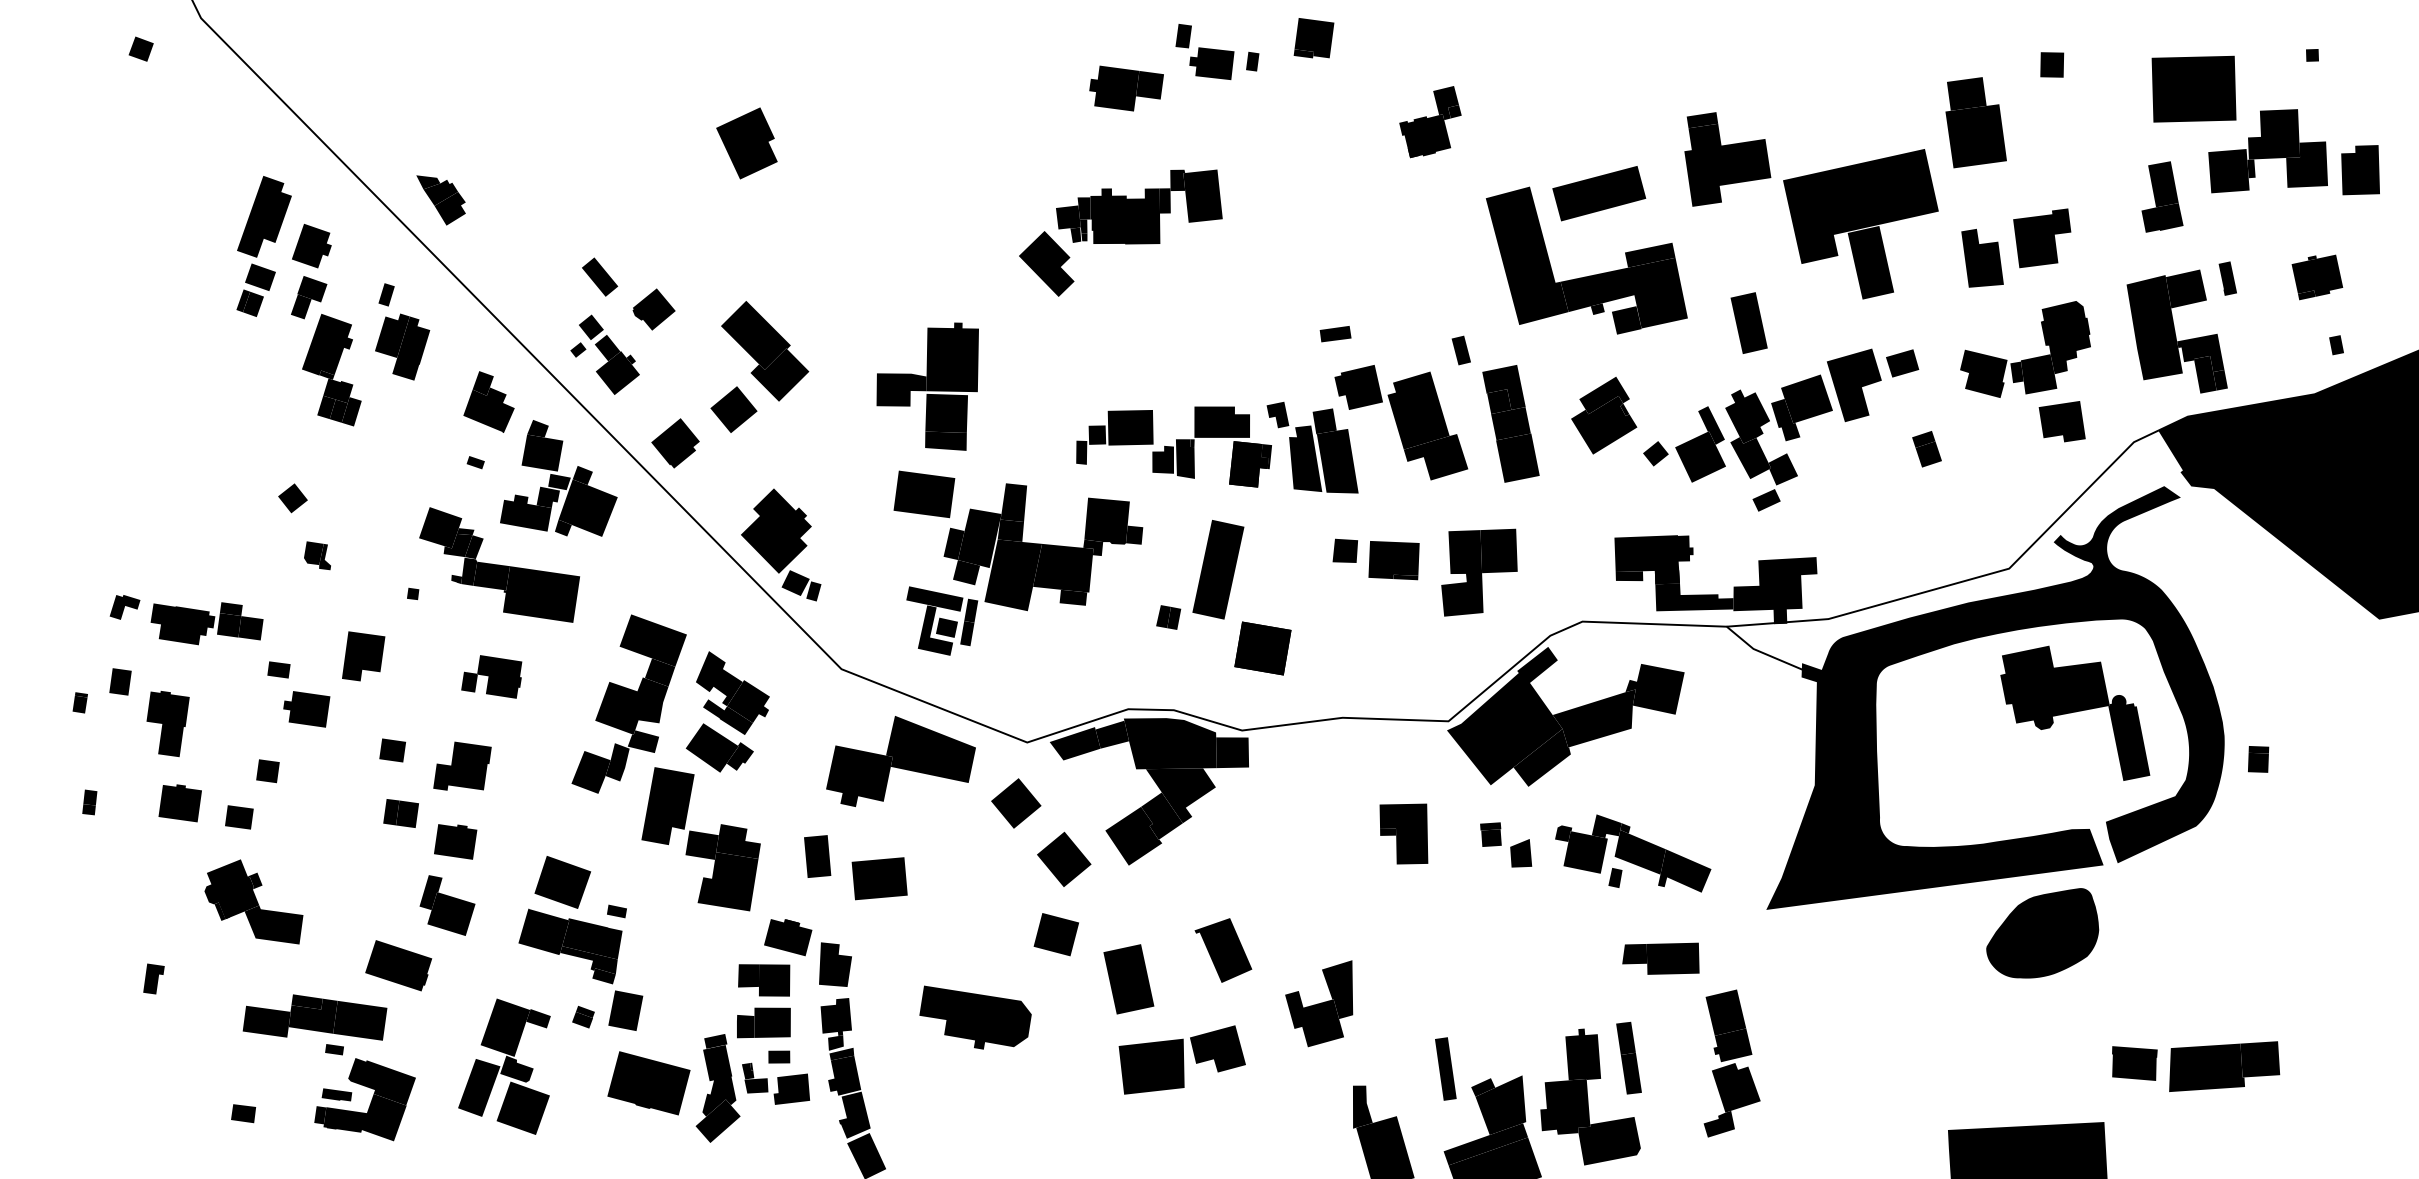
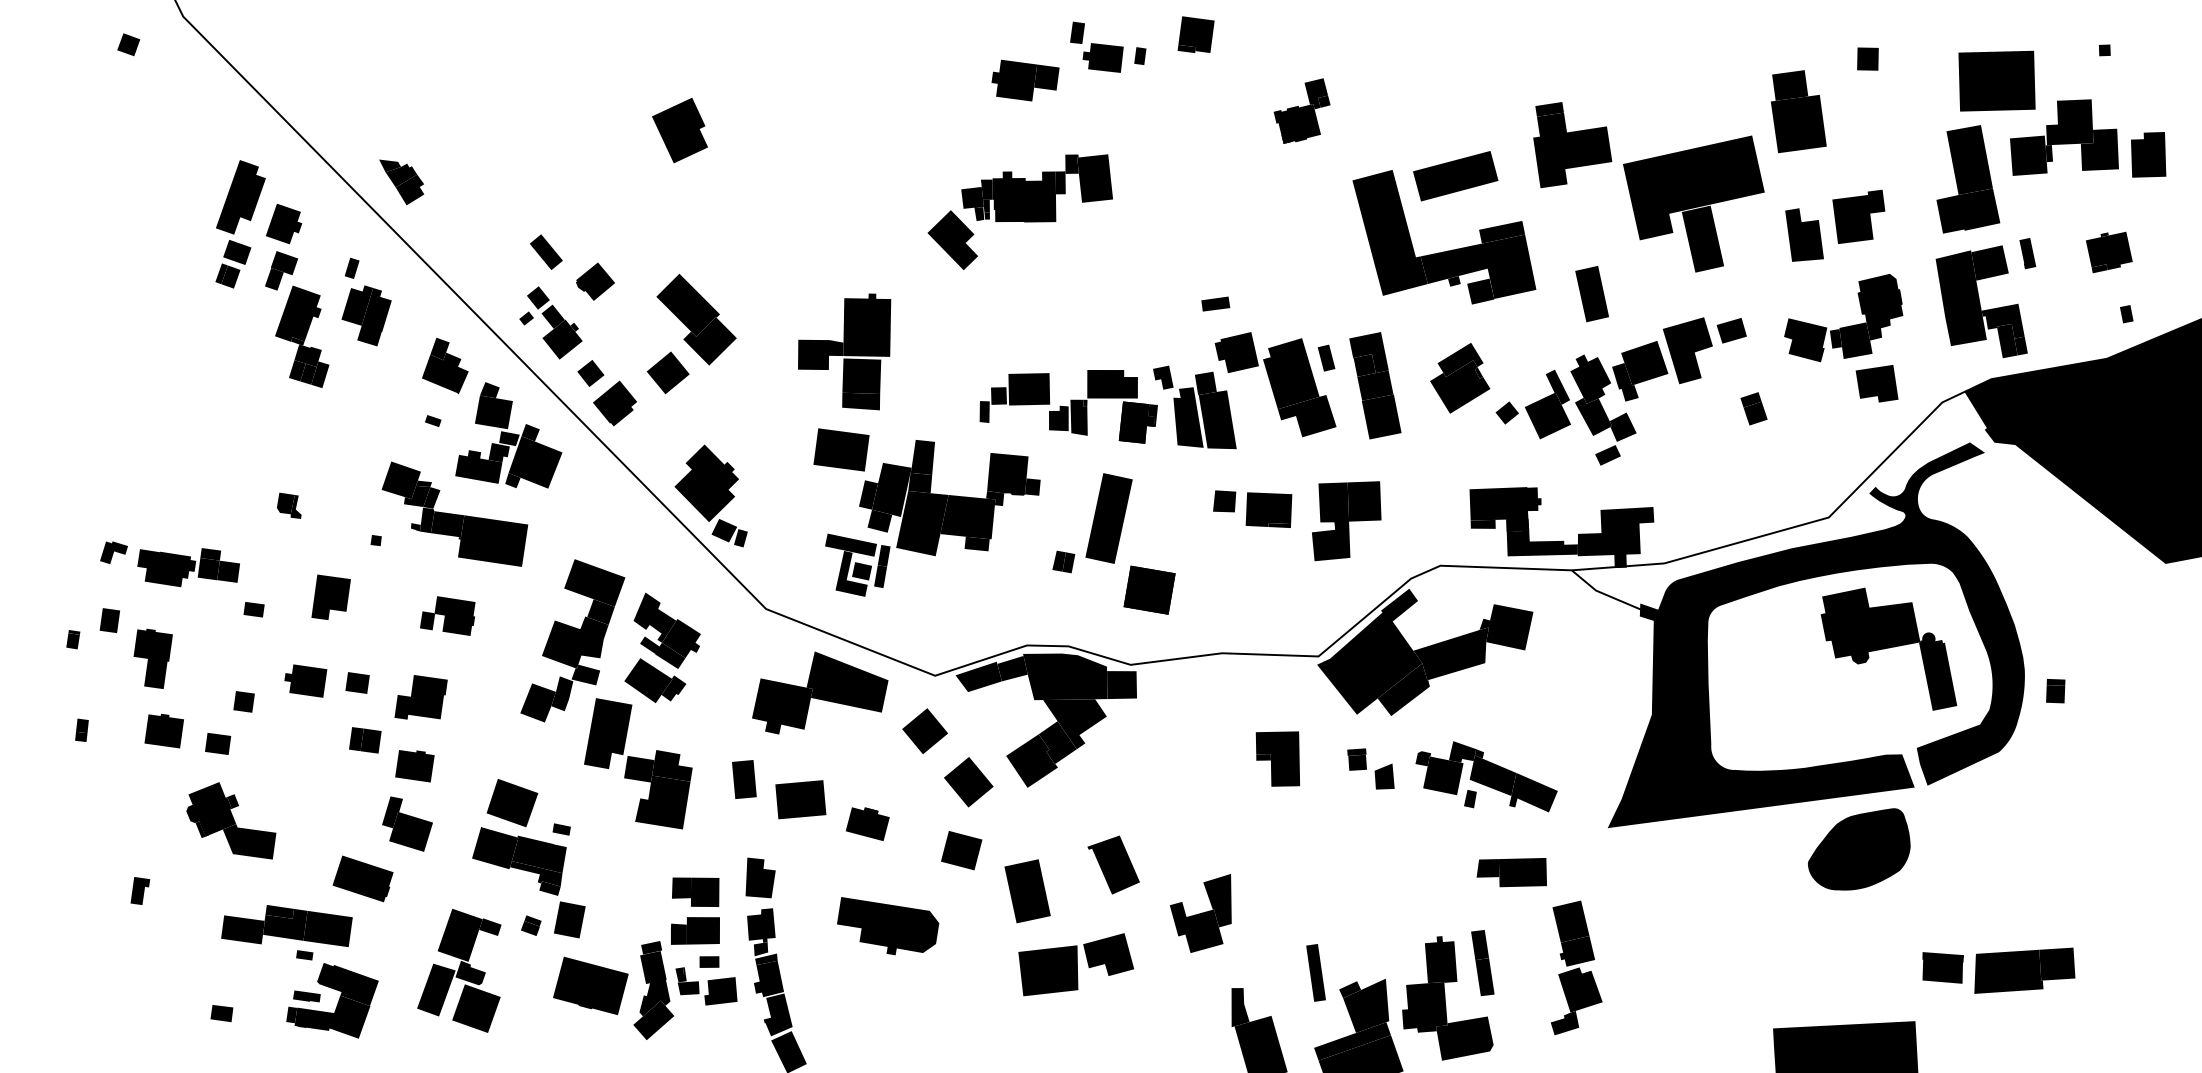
part: (2162, 196) -> (1968, 178), size x1.67
part: (1460, 350) -> (1325, 358), moved
part: (292, 498) -> (590, 373), moved
part: (306, 709) -> (305, 681), moved
part: (788, 937) -> (868, 824), moved

